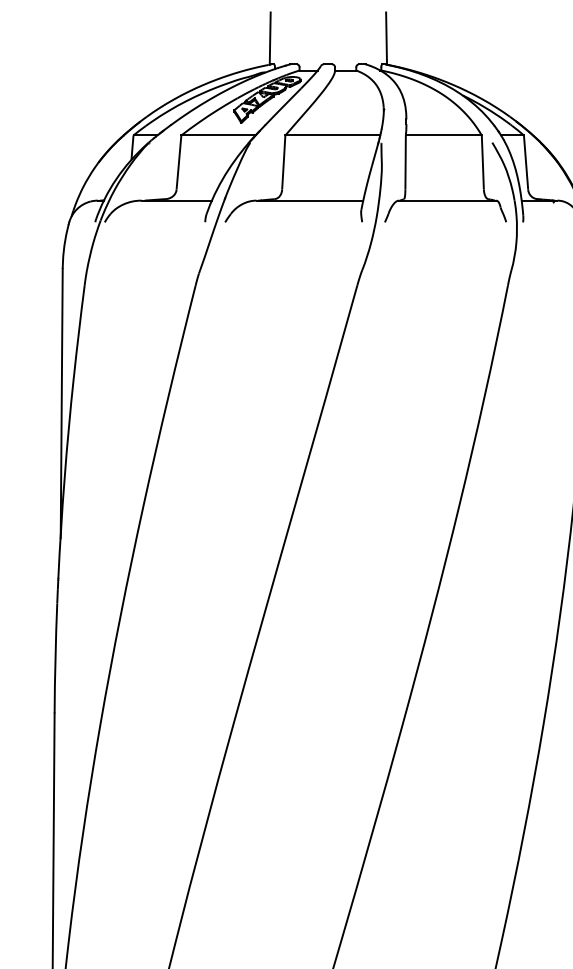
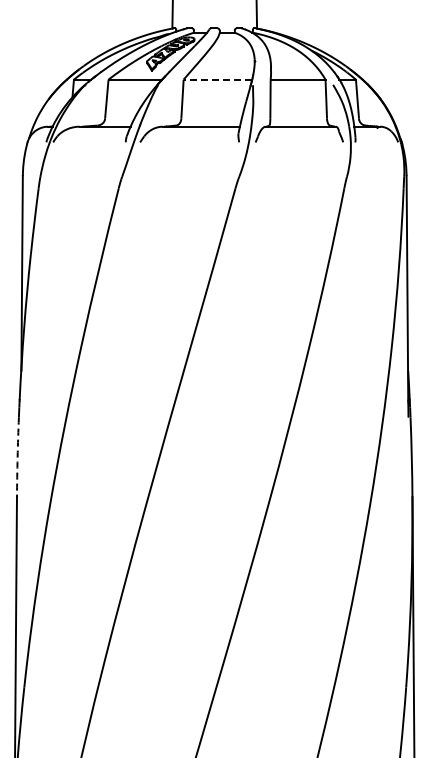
line: (332, 135) -> (217, 79), solid -> dashed
arc: (55, 658) -> (17, 457), solid -> dashed

